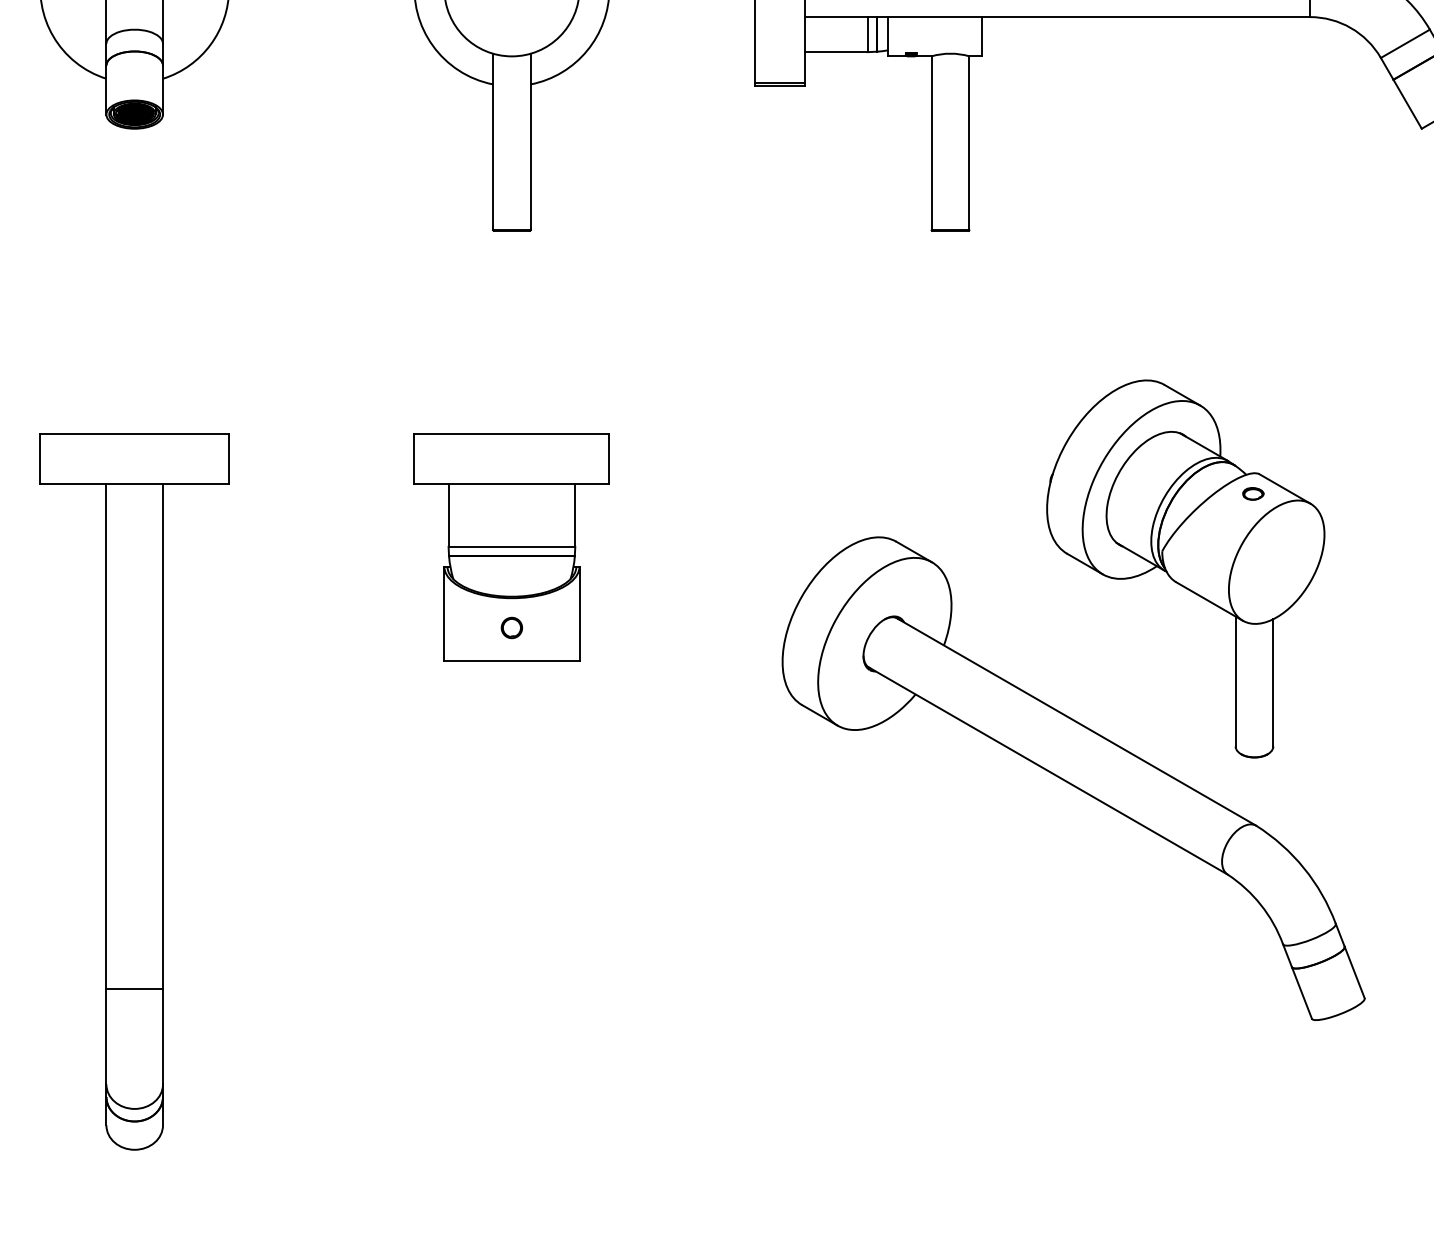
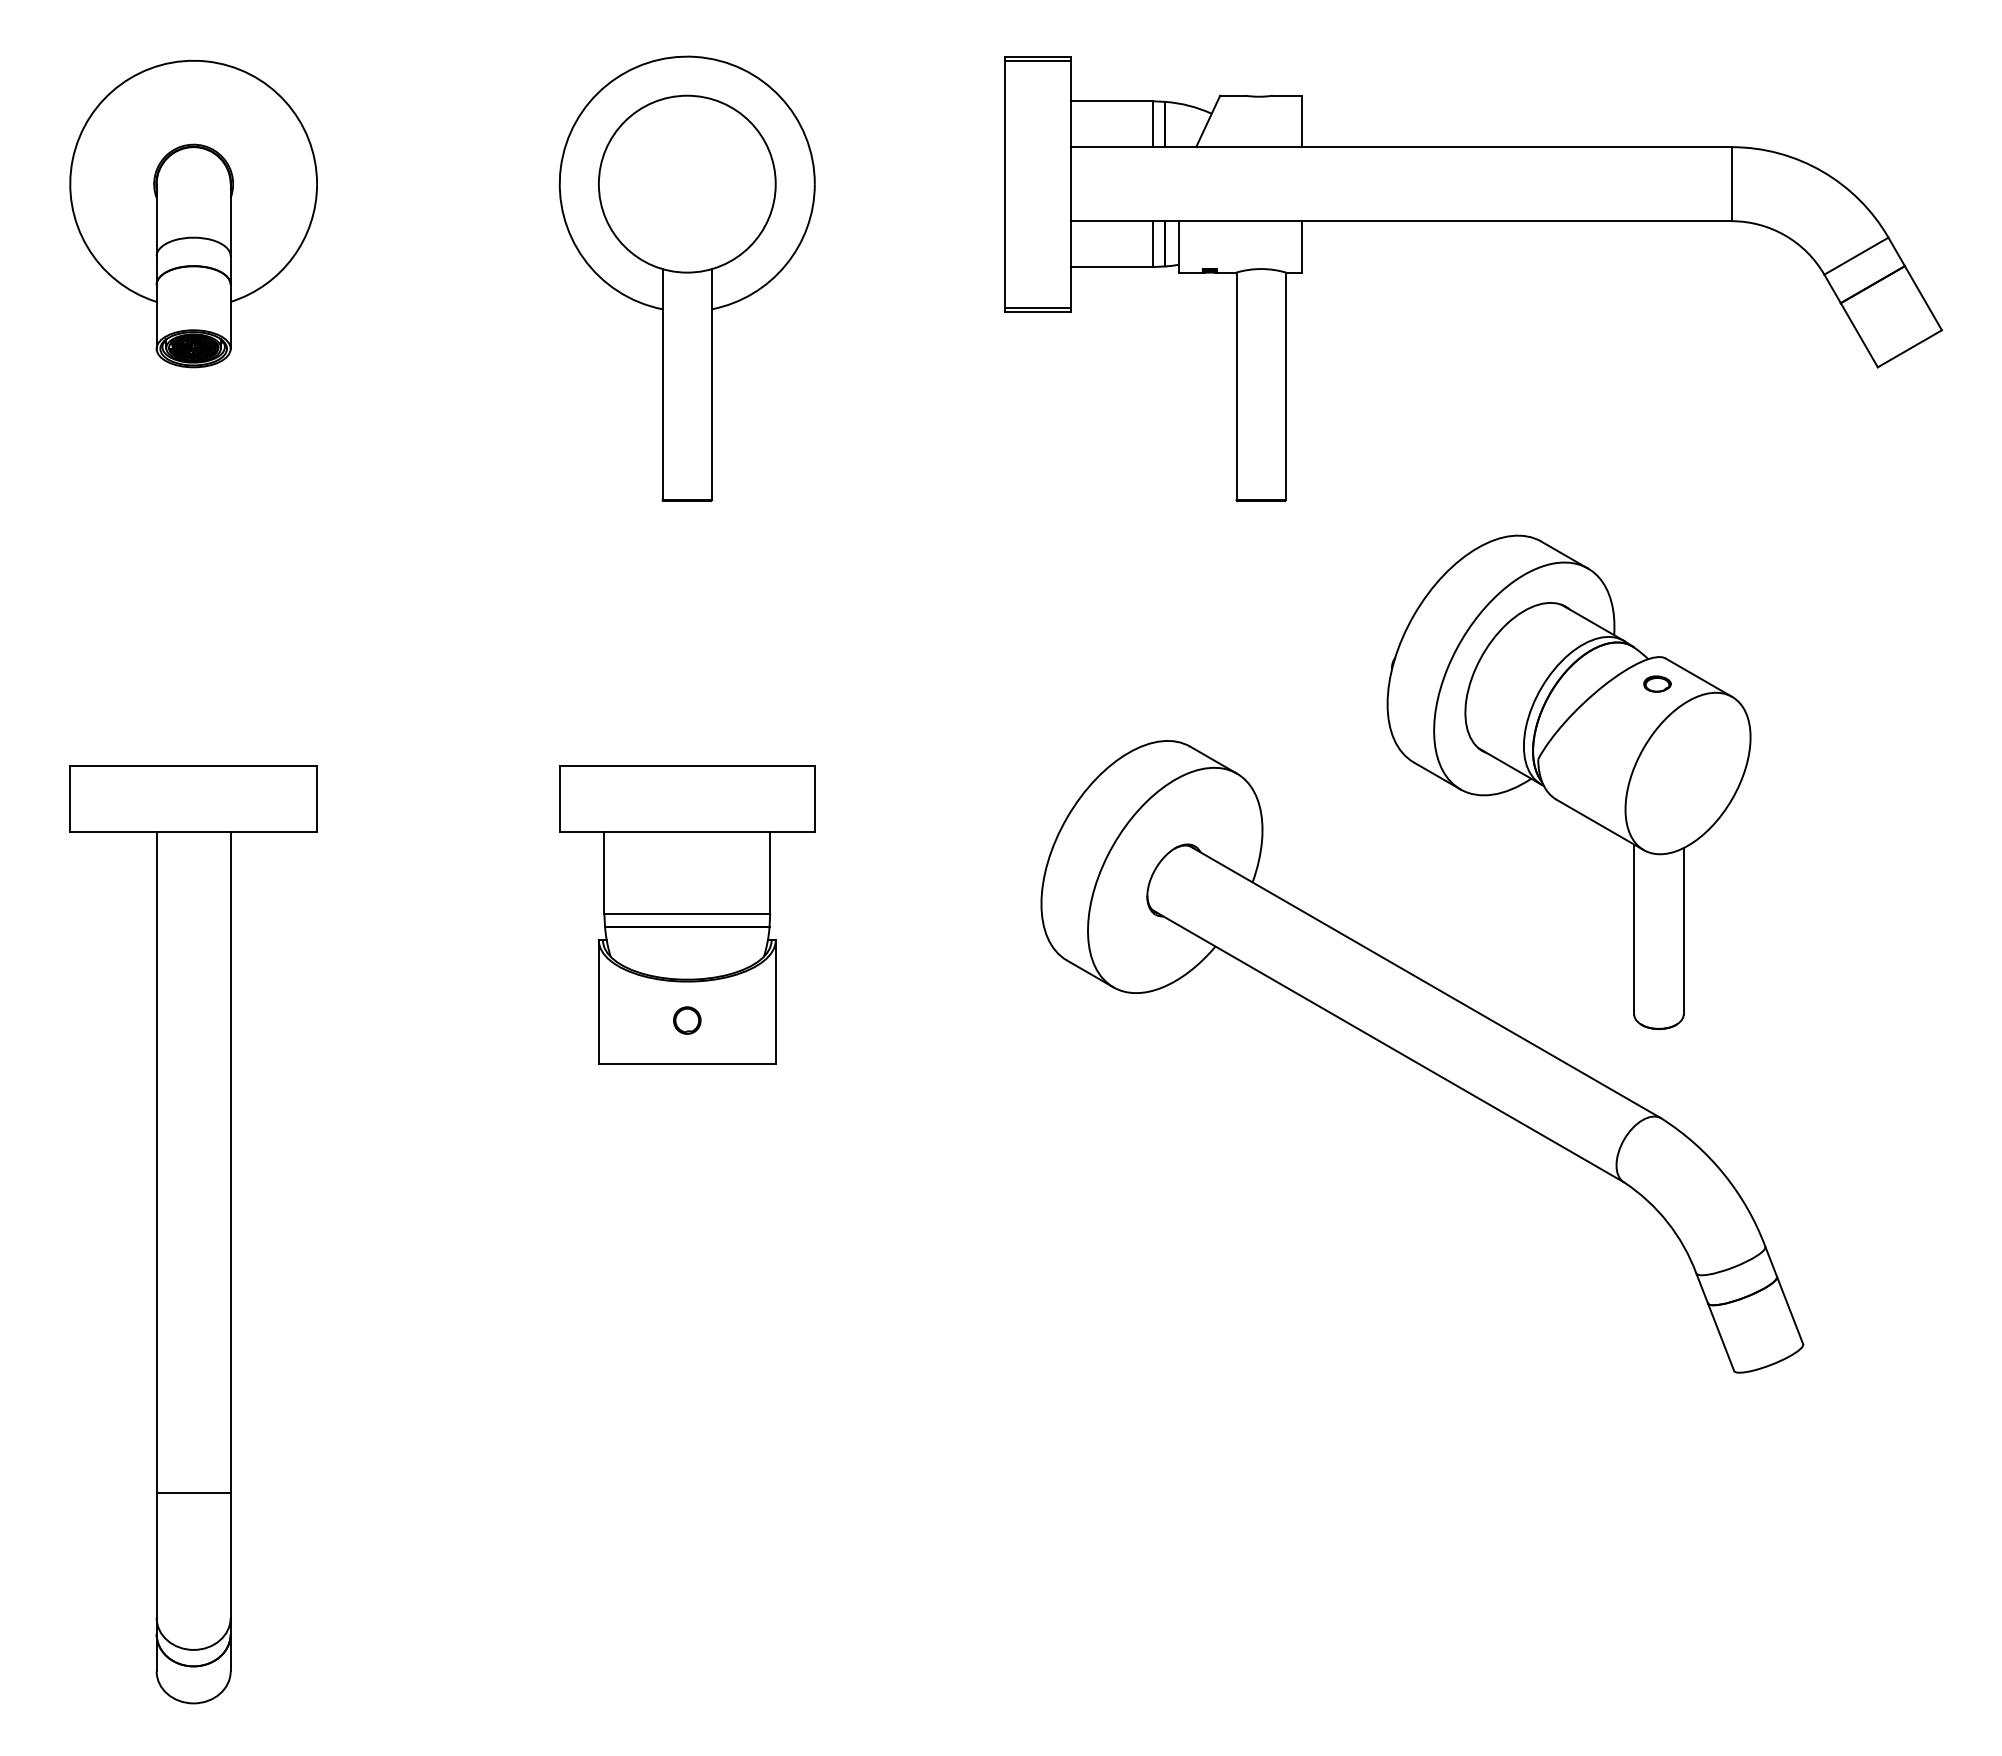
part: (1063, 713) -> (1409, 971), moved

